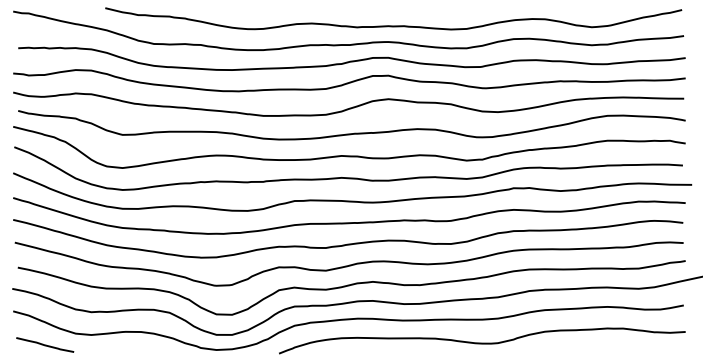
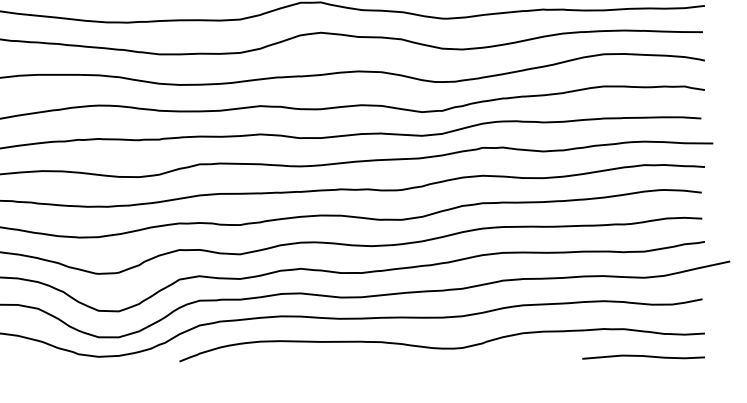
curve: (637, 350) -> (642, 357), added

